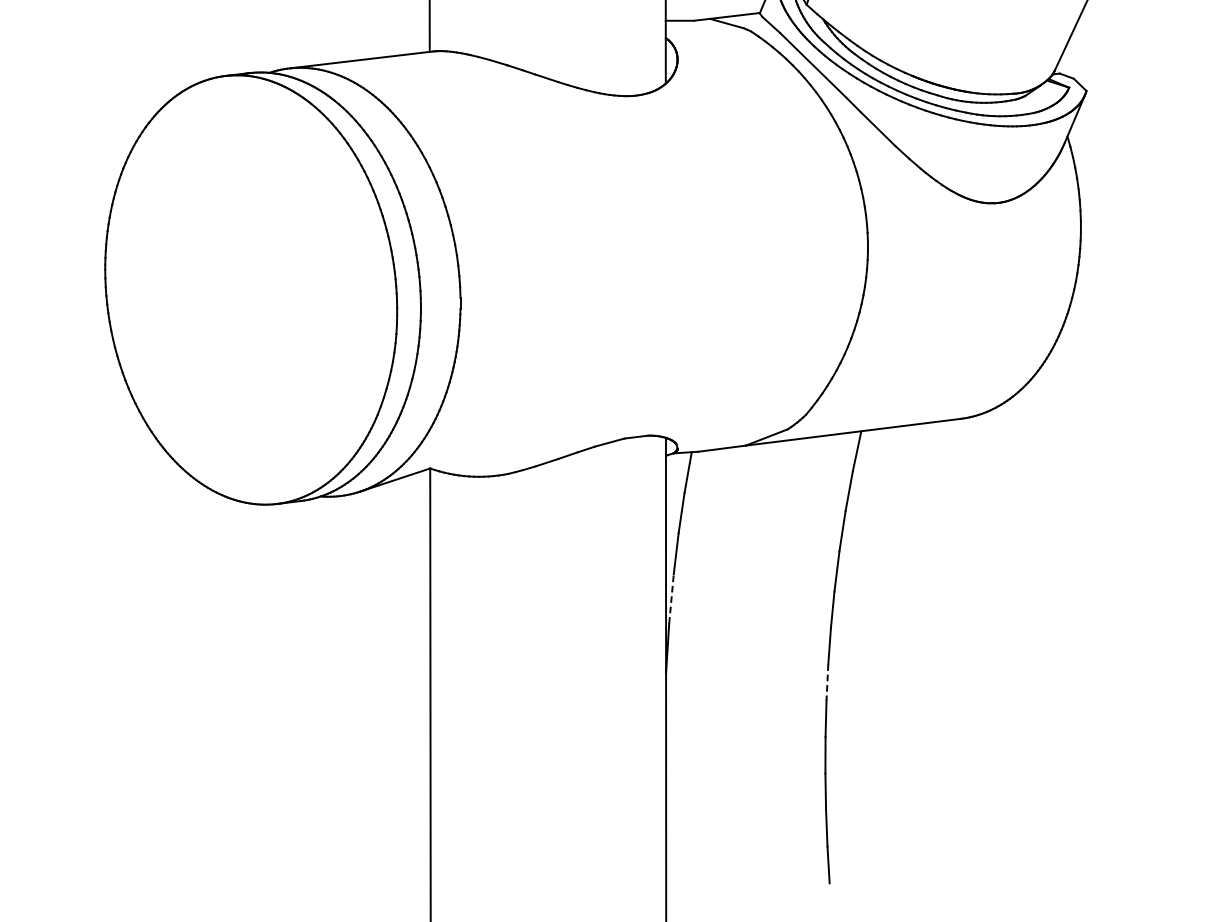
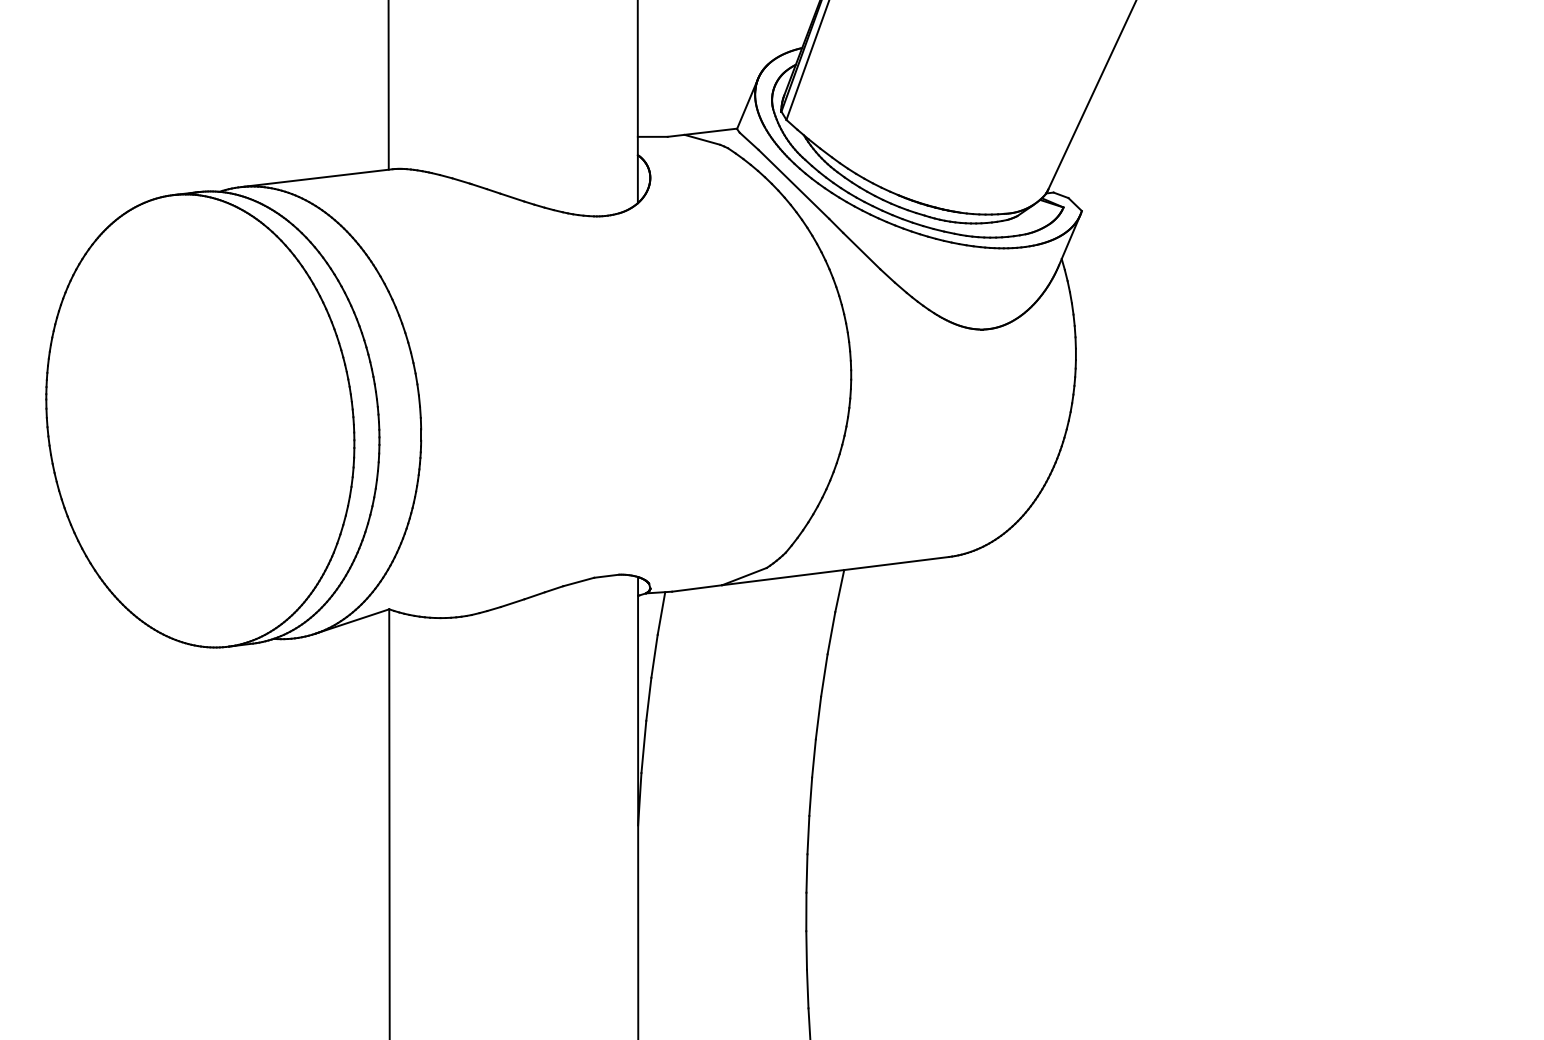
line: (671, 598) -> (643, 746), dashed -> solid
line: (827, 682) -> (808, 835), dashed -> solid

